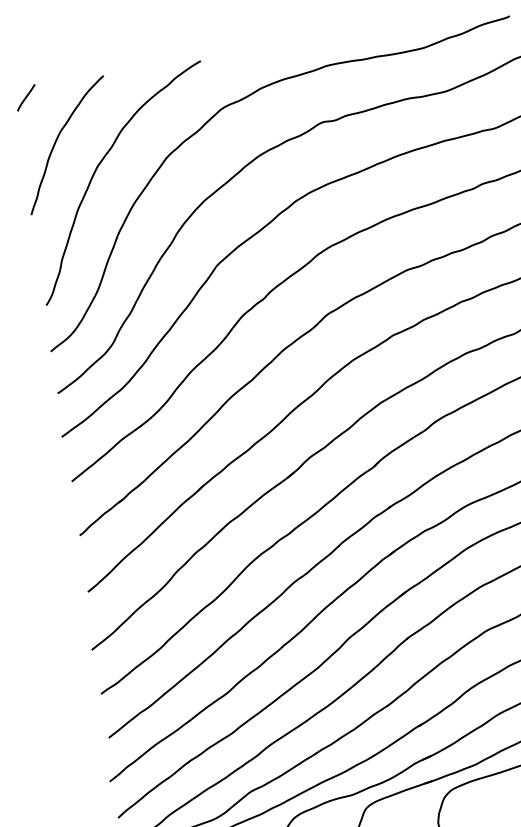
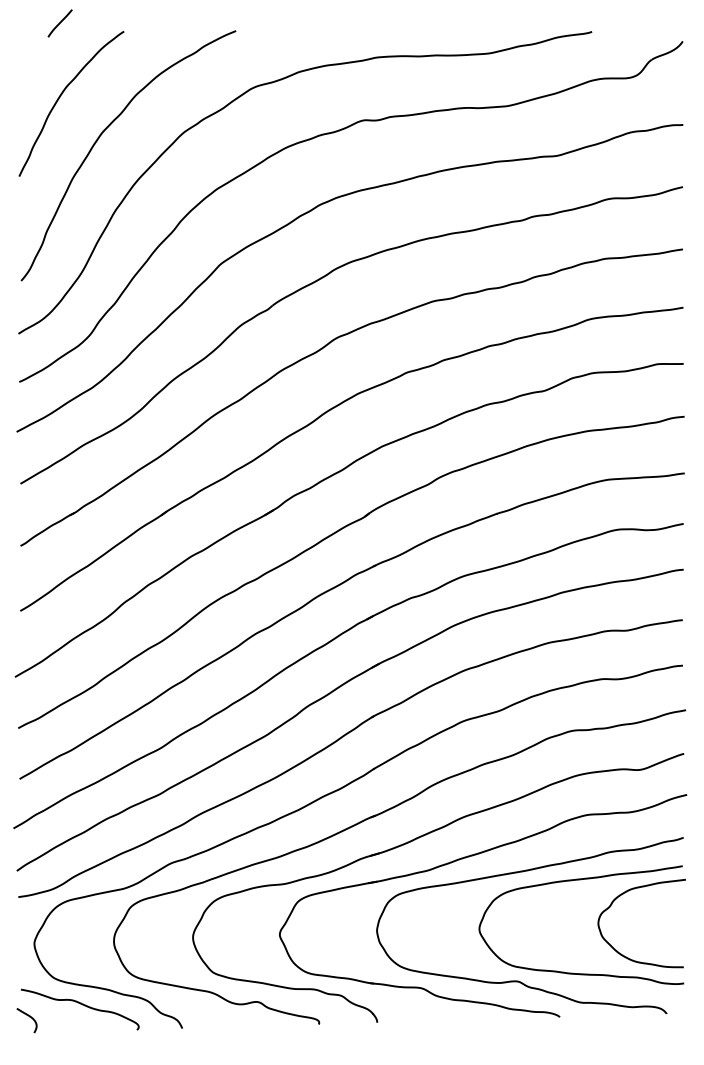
curve: (25, 97) -> (59, 23), moved

